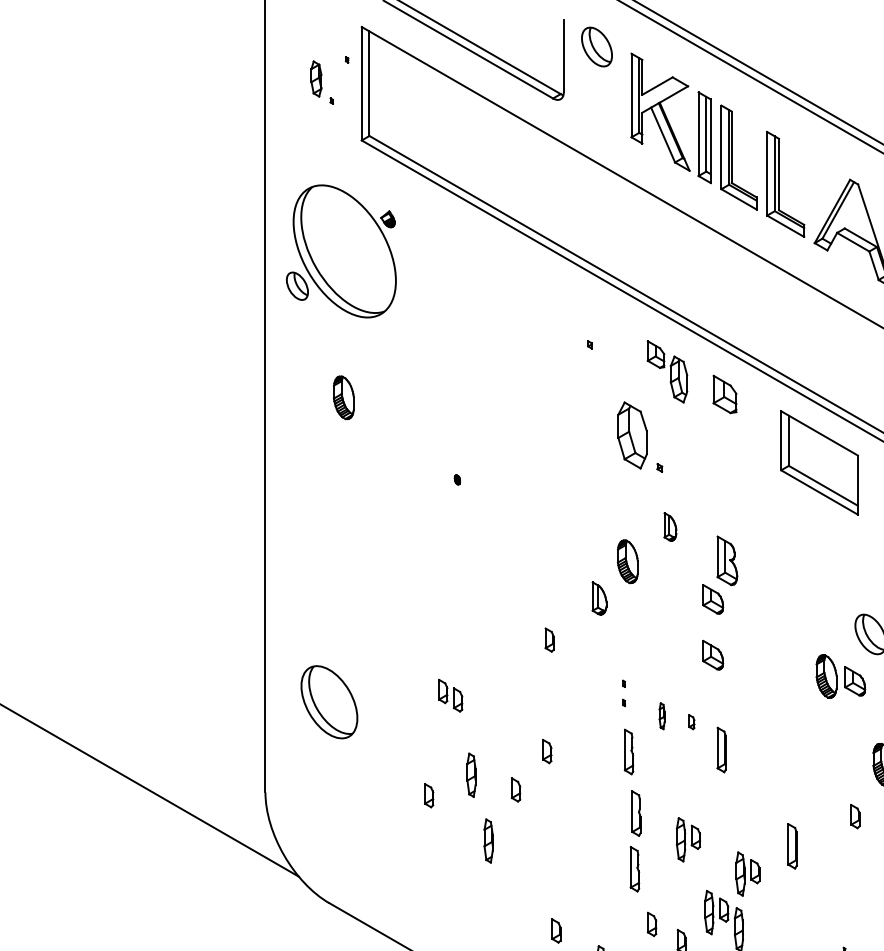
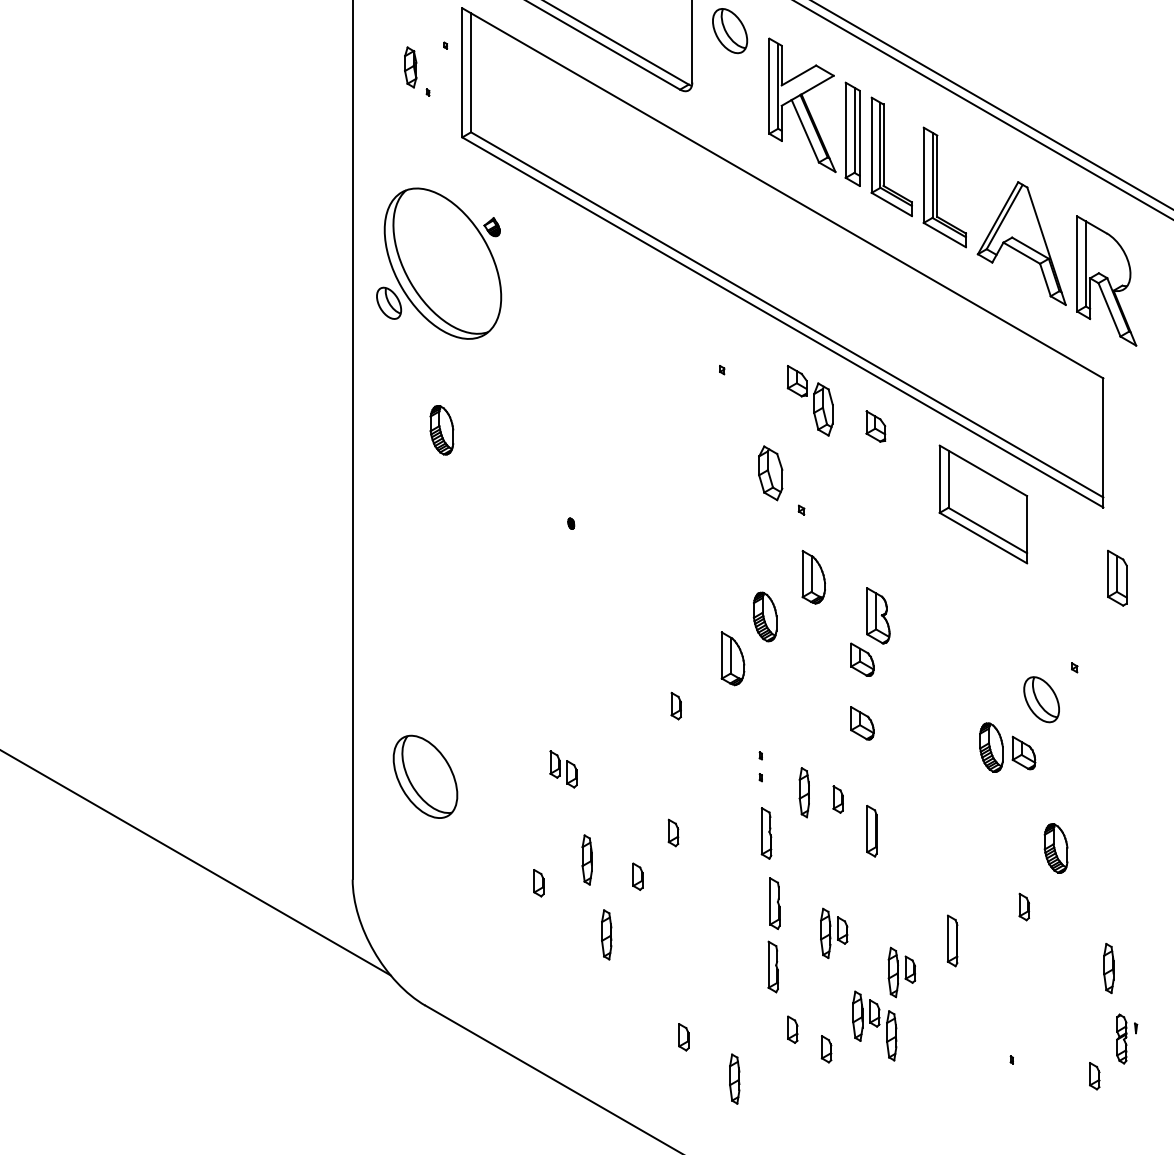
part: (724, 394) -> (875, 426), size x0.71
part: (632, 435) -> (770, 473), size x0.71
part: (670, 527) -> (813, 577), size x1.67
part: (599, 598) -> (732, 658), size x1.43
part: (661, 715) -> (803, 792), size x1.67
part: (691, 722) -> (837, 799), size x1.67

